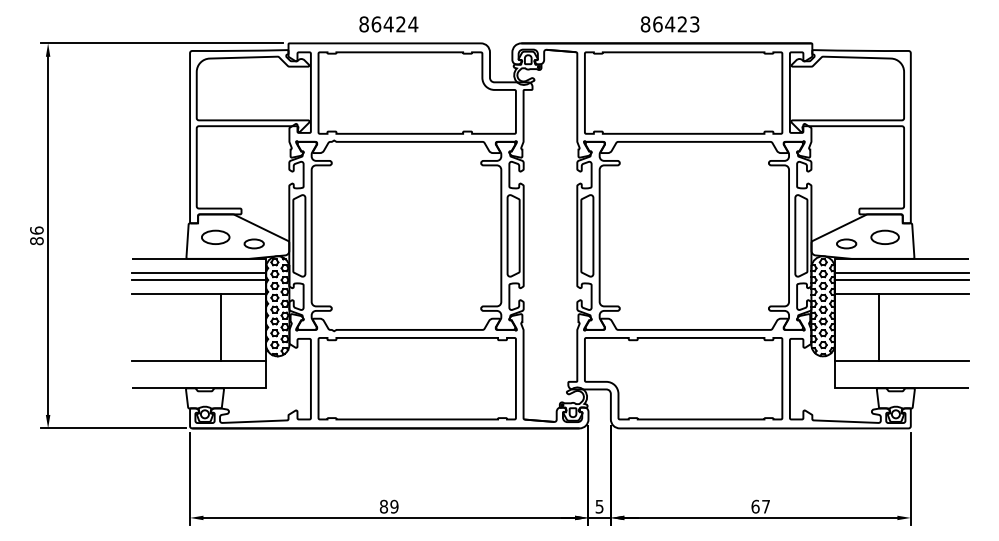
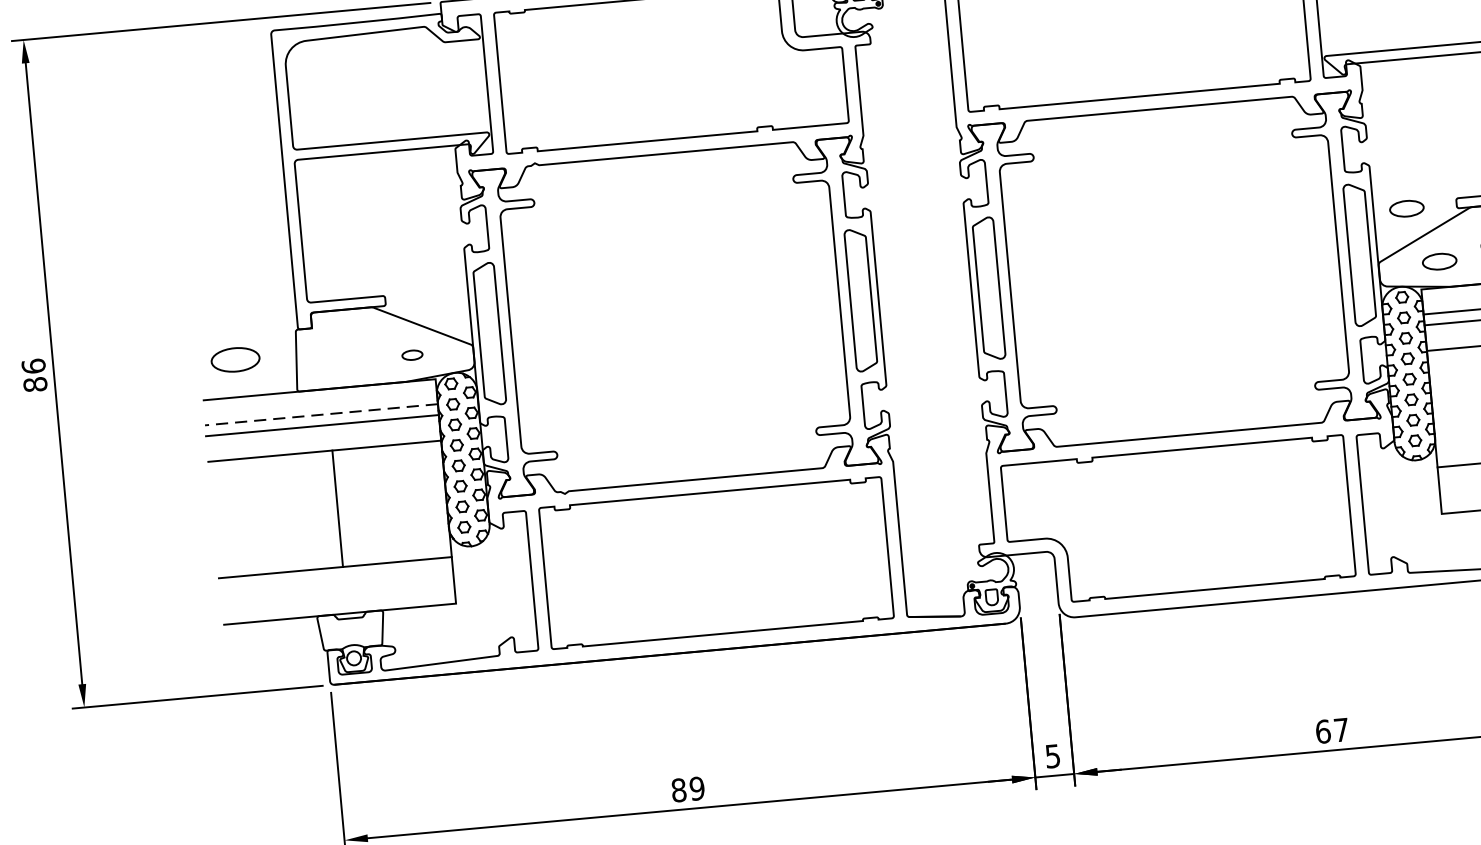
part: (830, 211) -> (1406, 208), added
part: (215, 236) -> (235, 358), moved
part: (253, 243) -> (411, 354), size x0.6
line: (198, 273) -> (320, 415), solid -> dashed
line: (221, 327) -> (337, 508), moved

